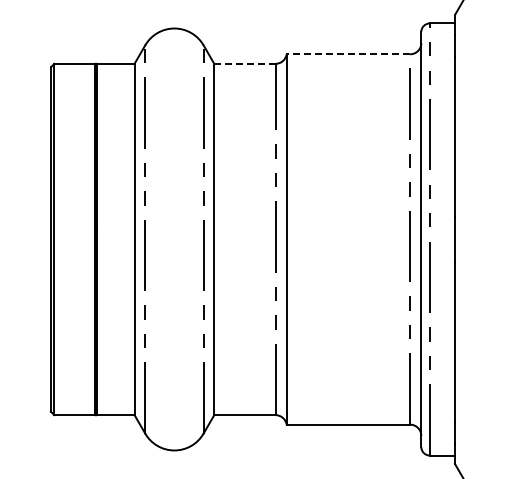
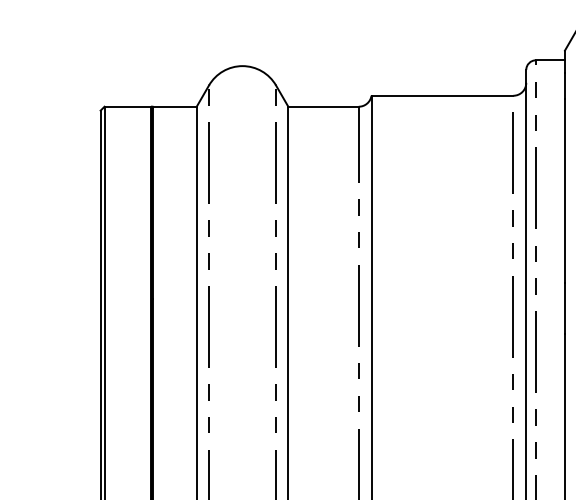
line: (348, 54) -> (442, 95), dashed -> solid
line: (244, 63) -> (323, 106), dashed -> solid

